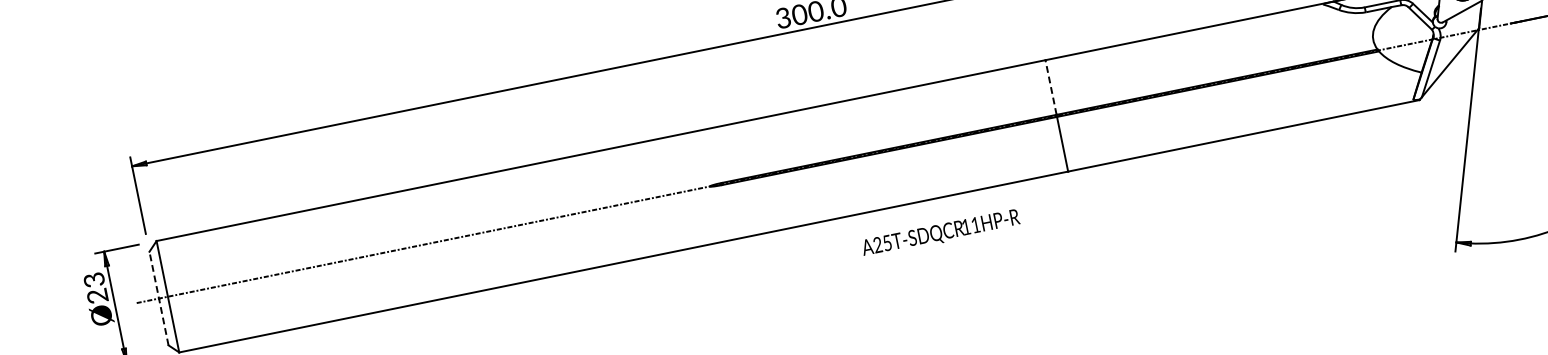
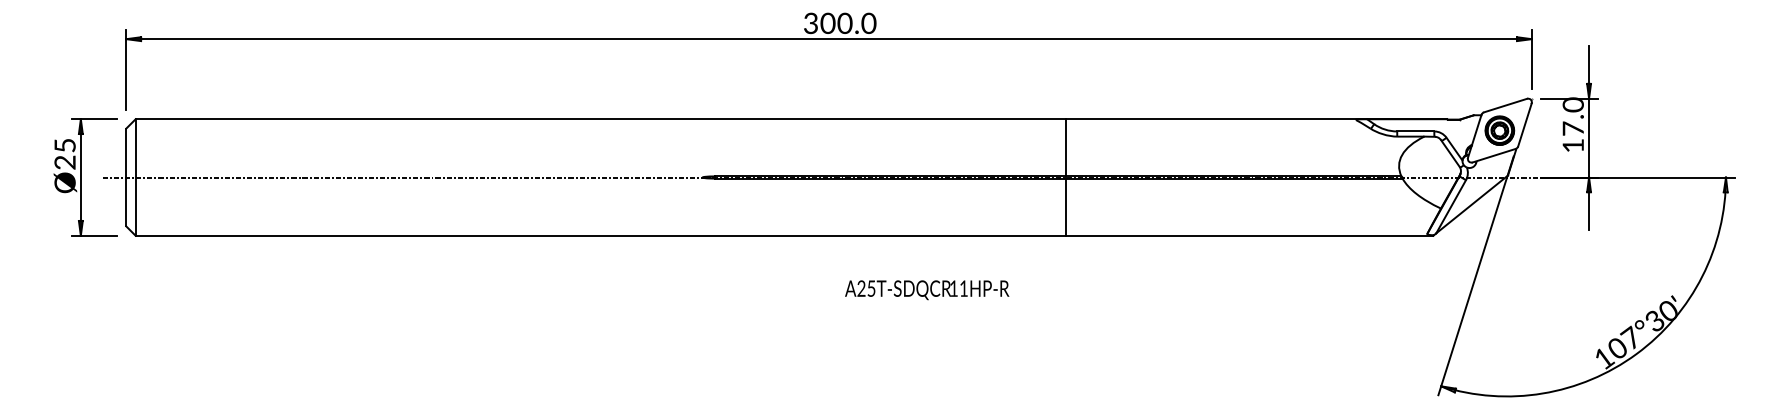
line: (1050, 87) -> (1065, 147), dashed -> solid
text: (941, 233) -> (927, 290), moved
text: (93, 279) -> (64, 145), Ø23 -> Ø25
line: (159, 298) -> (126, 177), dashed -> solid

